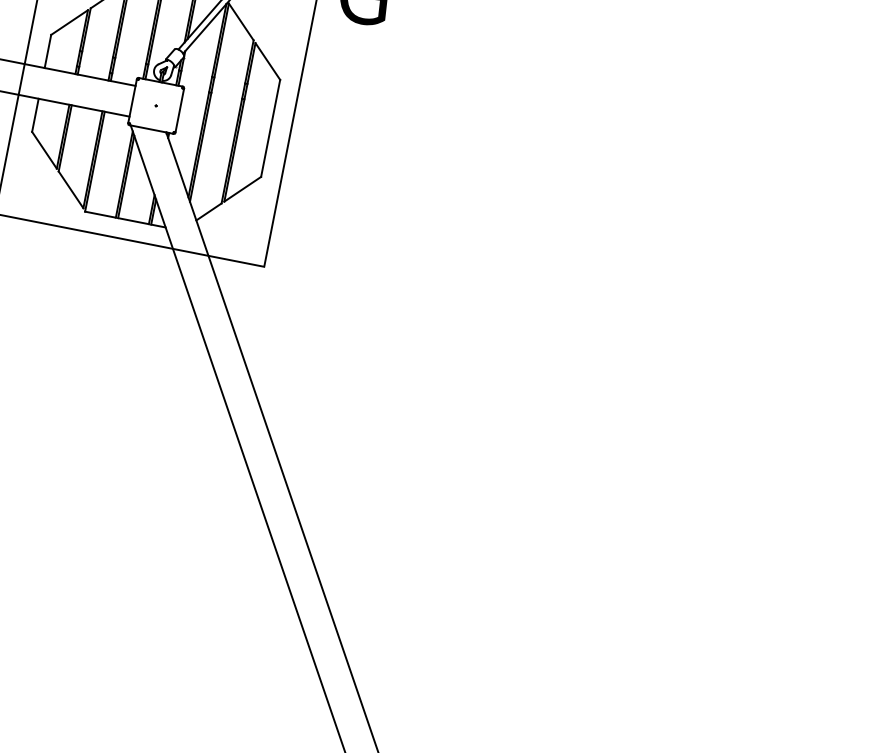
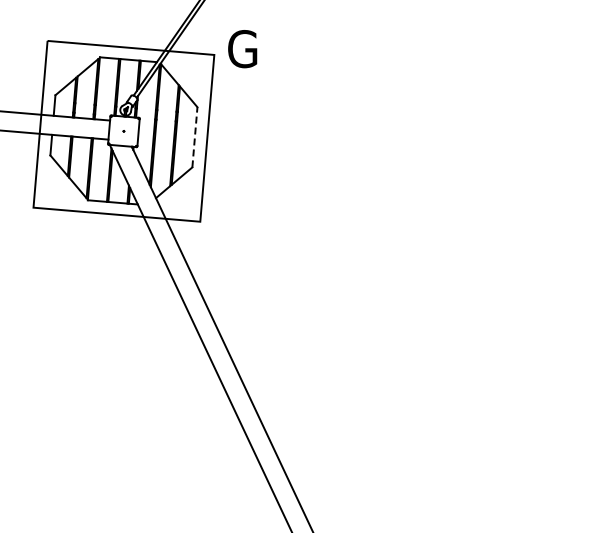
line: (270, 127) -> (194, 136), solid -> dashed

